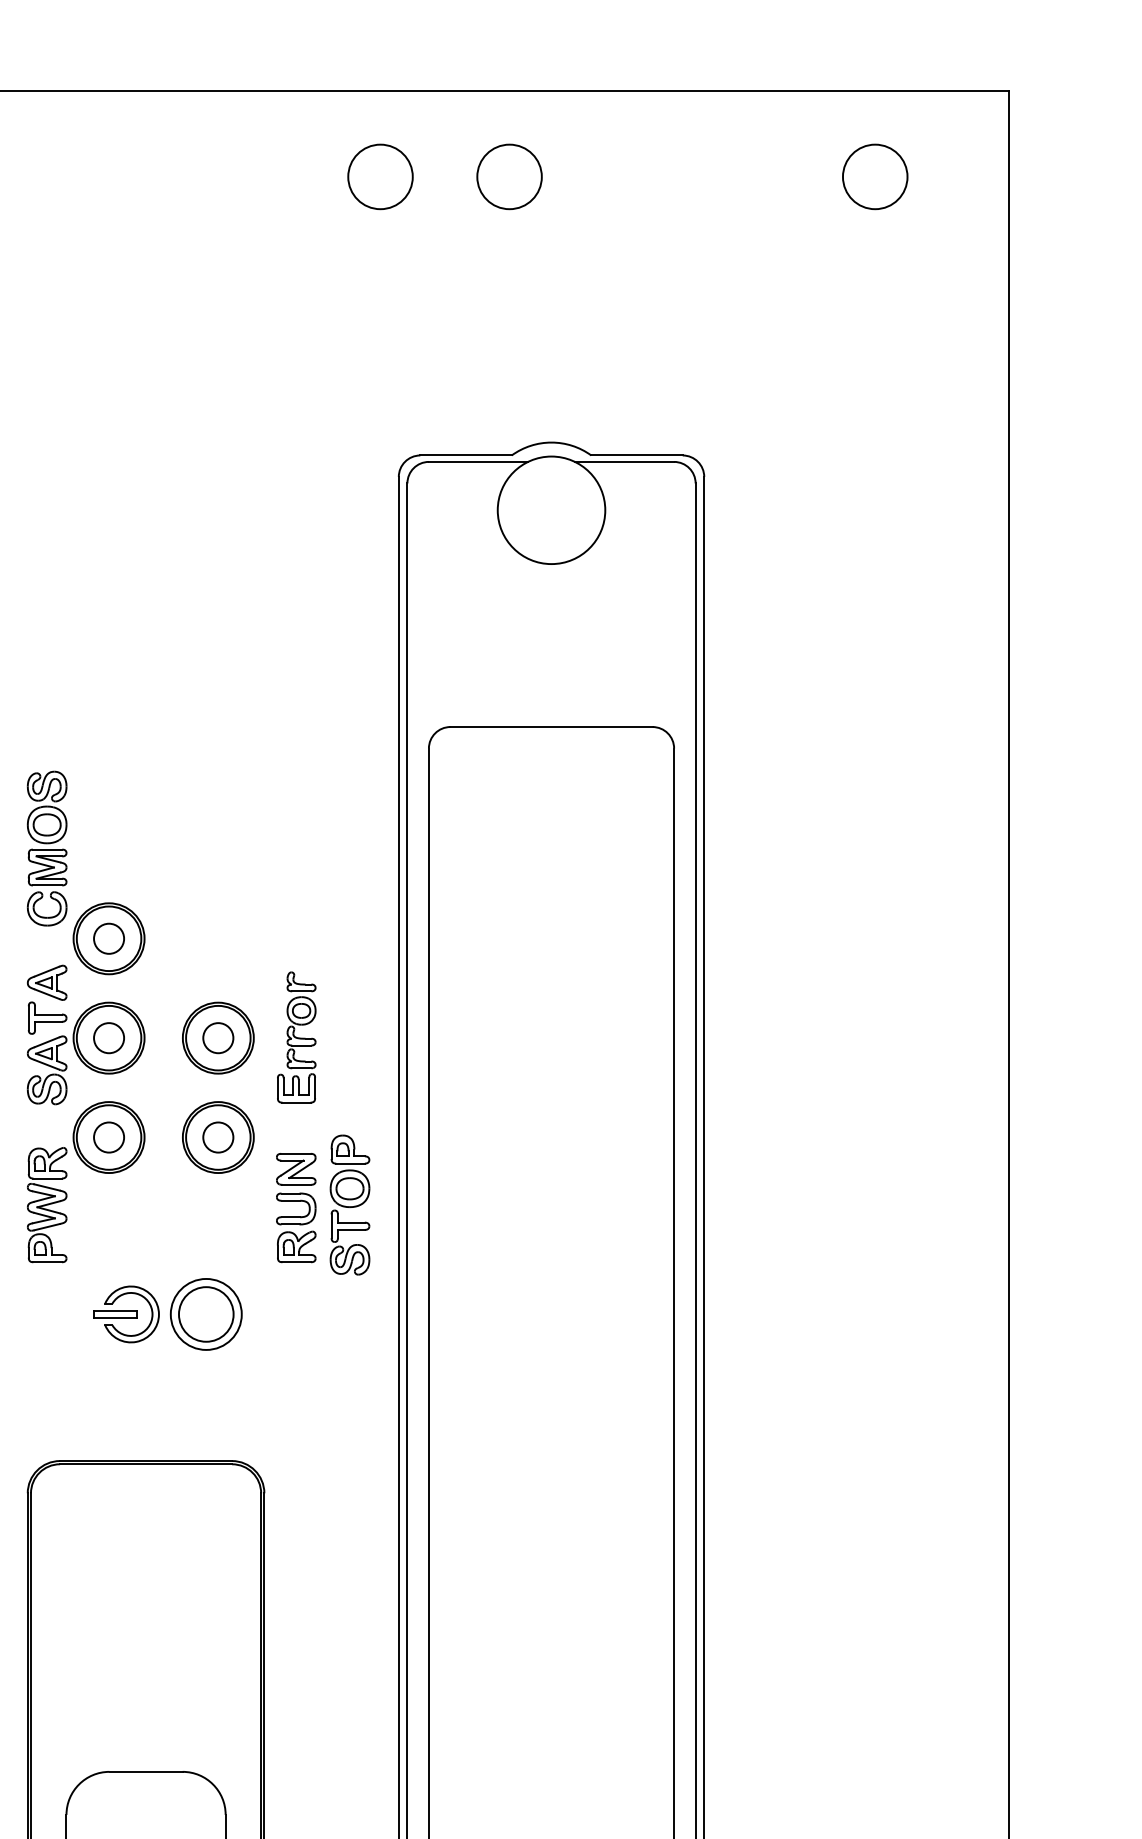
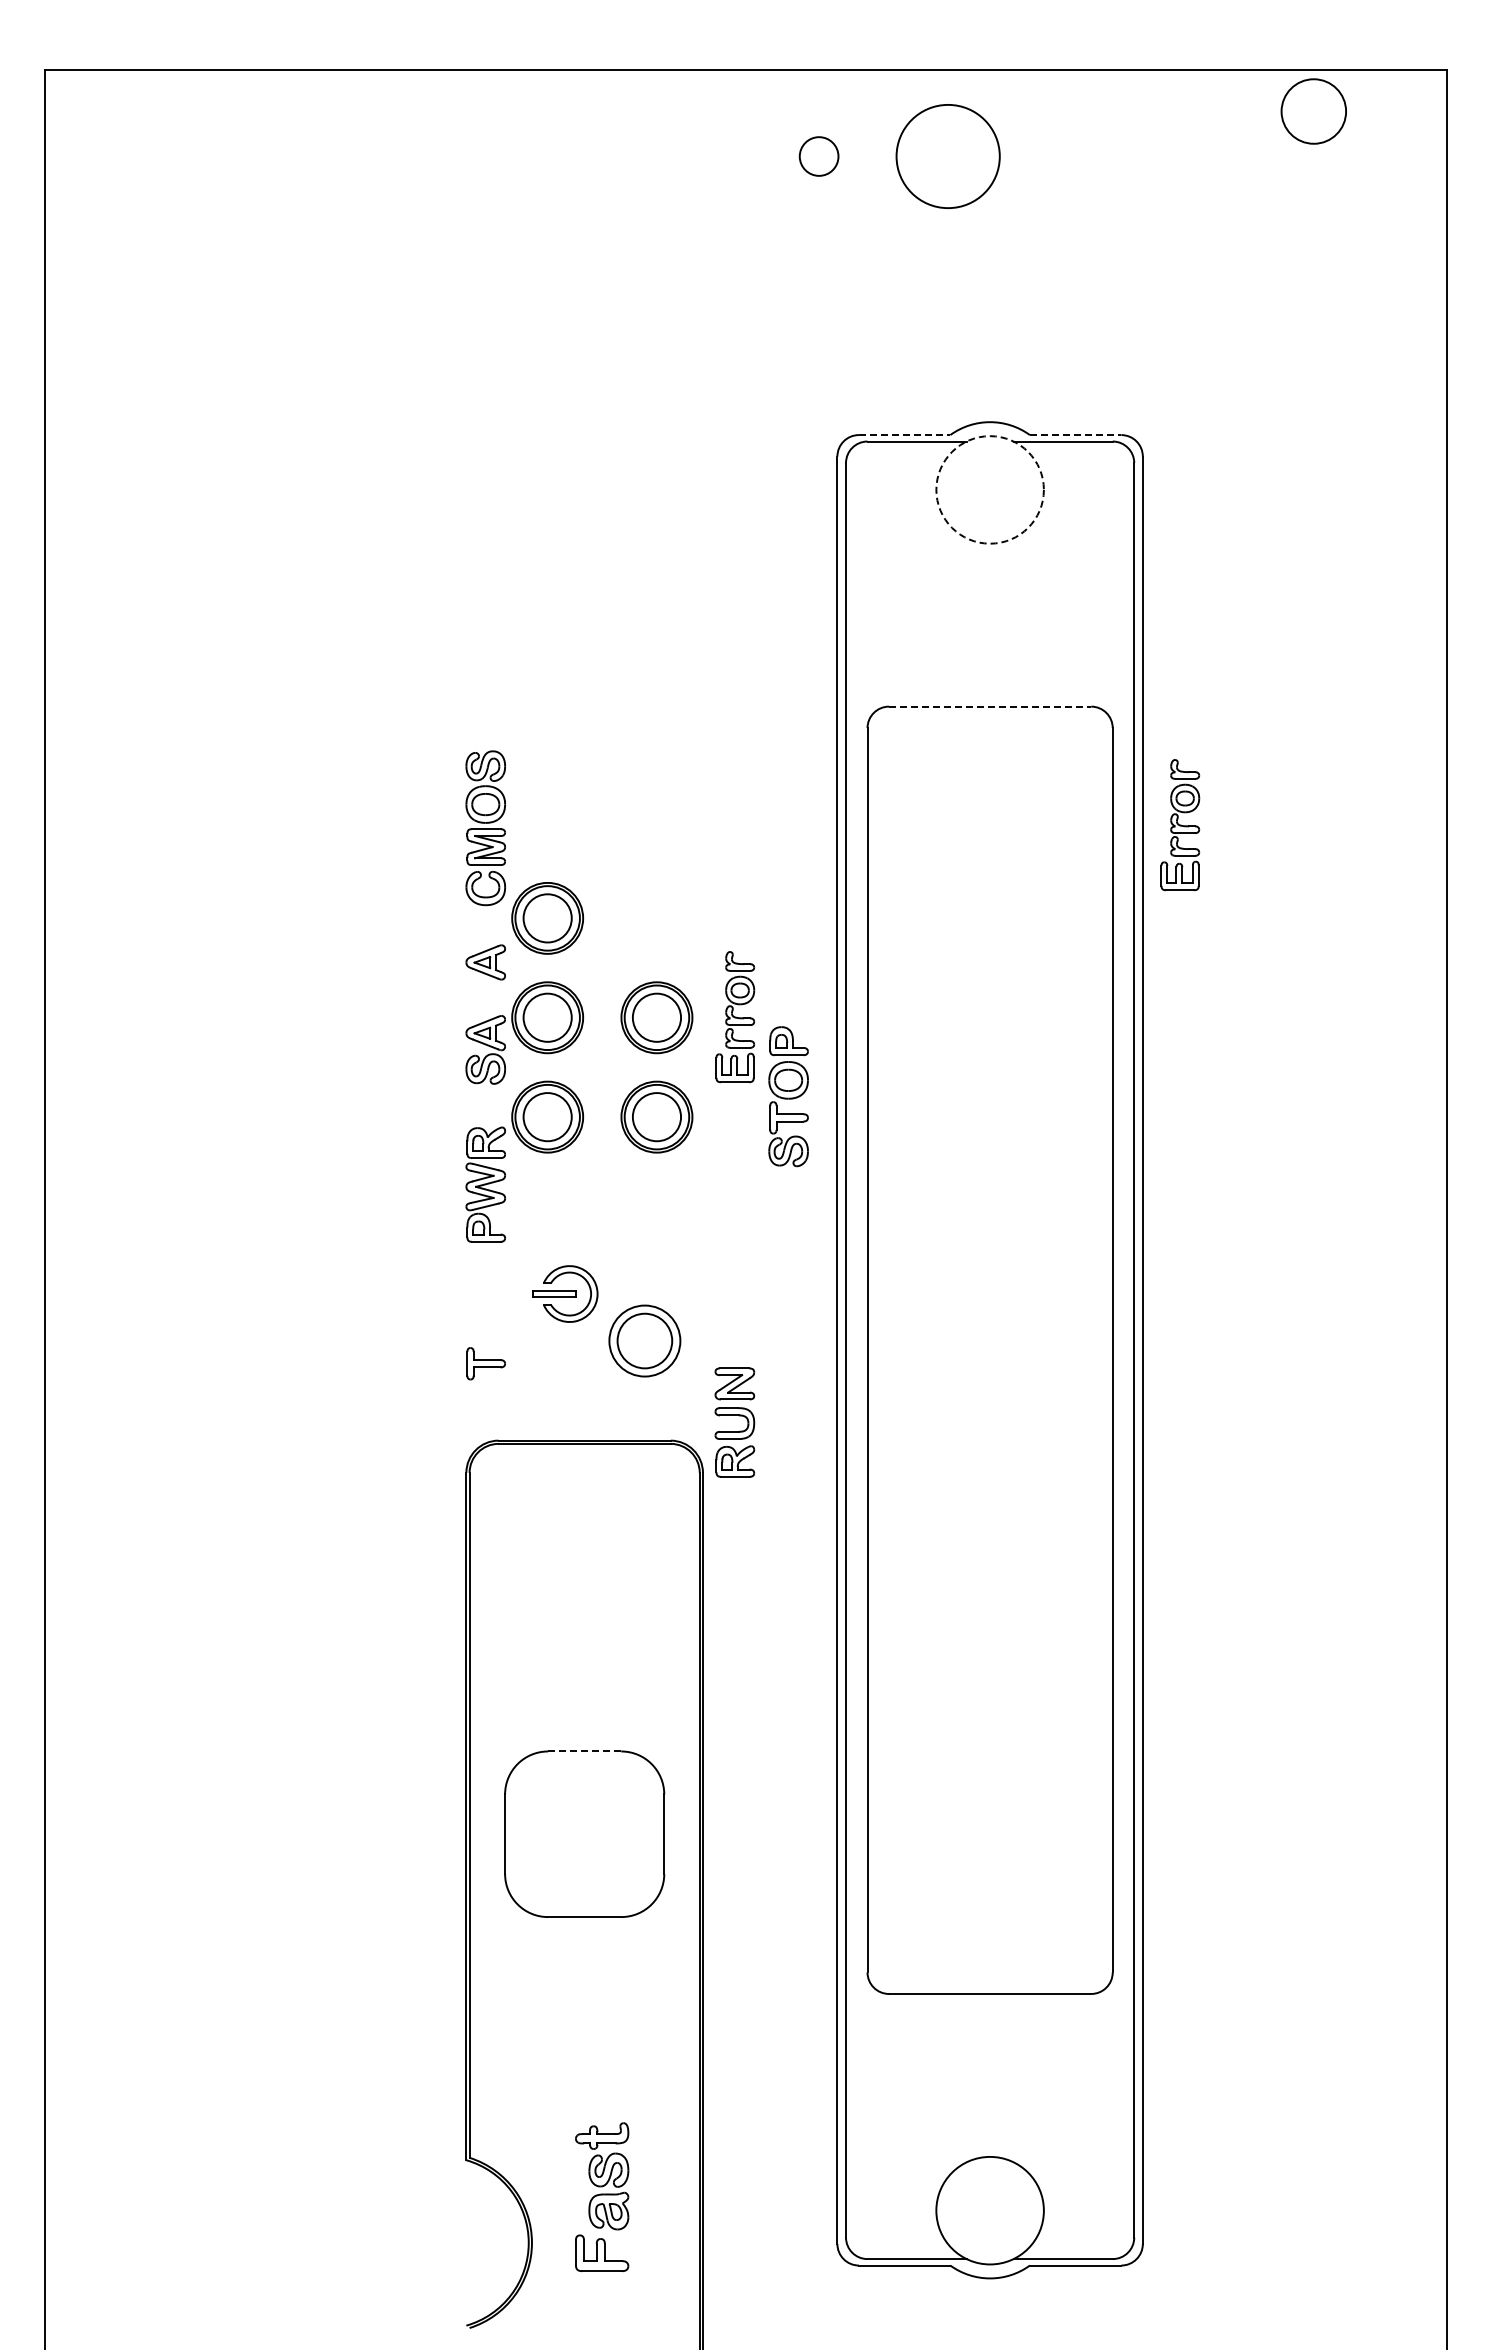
circle: (379, 176) -> (818, 156), size x0.6
circle: (508, 176) -> (947, 156), size x1.6
circle: (874, 176) -> (1313, 111), moved
line: (465, 455) -> (904, 435), solid -> dashed
line: (636, 455) -> (1075, 435), solid -> dashed
circle: (550, 509) -> (989, 489), solid -> dashed
line: (551, 726) -> (990, 706), solid -> dashed
part: (741, 845) -> (1180, 825), added
circle: (108, 938) -> (547, 918), size x1.6
part: (46, 1017) -> (485, 1363), moved
circle: (108, 1037) -> (547, 1017), size x1.6
circle: (217, 1037) -> (656, 1017), size x1.6
circle: (108, 1137) -> (547, 1117), size x1.6
circle: (217, 1137) -> (656, 1117), size x1.6
part: (295, 1200) -> (734, 1415), moved
part: (349, 1204) -> (788, 1096), moved
part: (205, 1313) -> (644, 1340), moved
line: (145, 1771) -> (584, 1751), solid -> dashed

